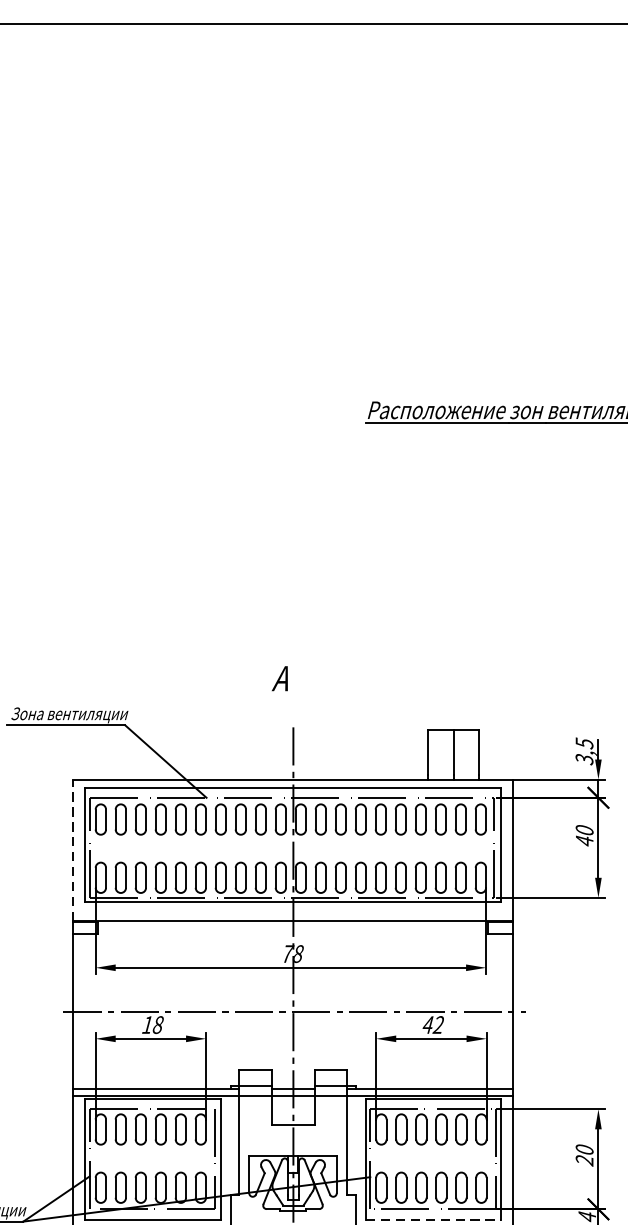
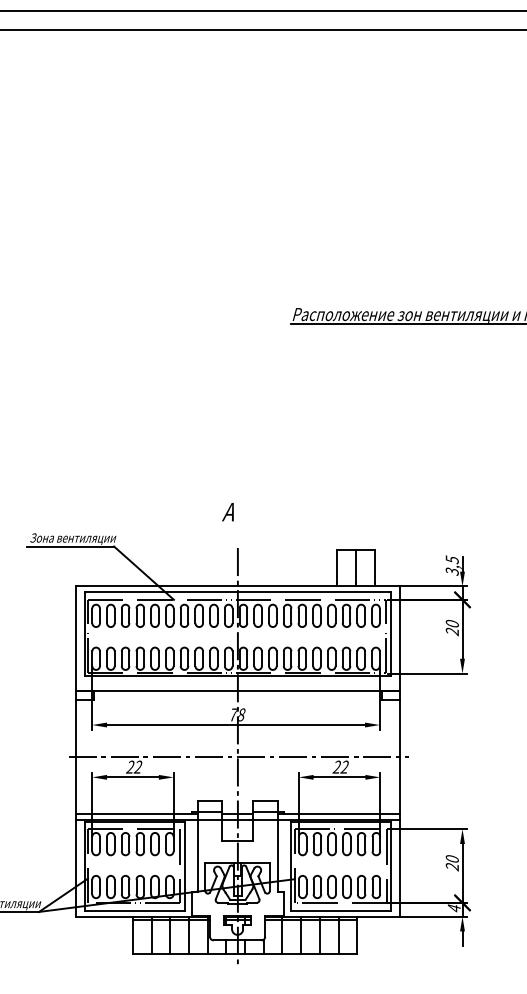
text: (583, 840) -> (451, 631), 40 -> 20
line: (72, 850) -> (75, 638), dashed -> solid
text: (152, 1024) -> (134, 766), 18 -> 22
text: (427, 1024) -> (336, 766), 42 -> 22
line: (434, 1219) -> (341, 910), dashed -> solid

